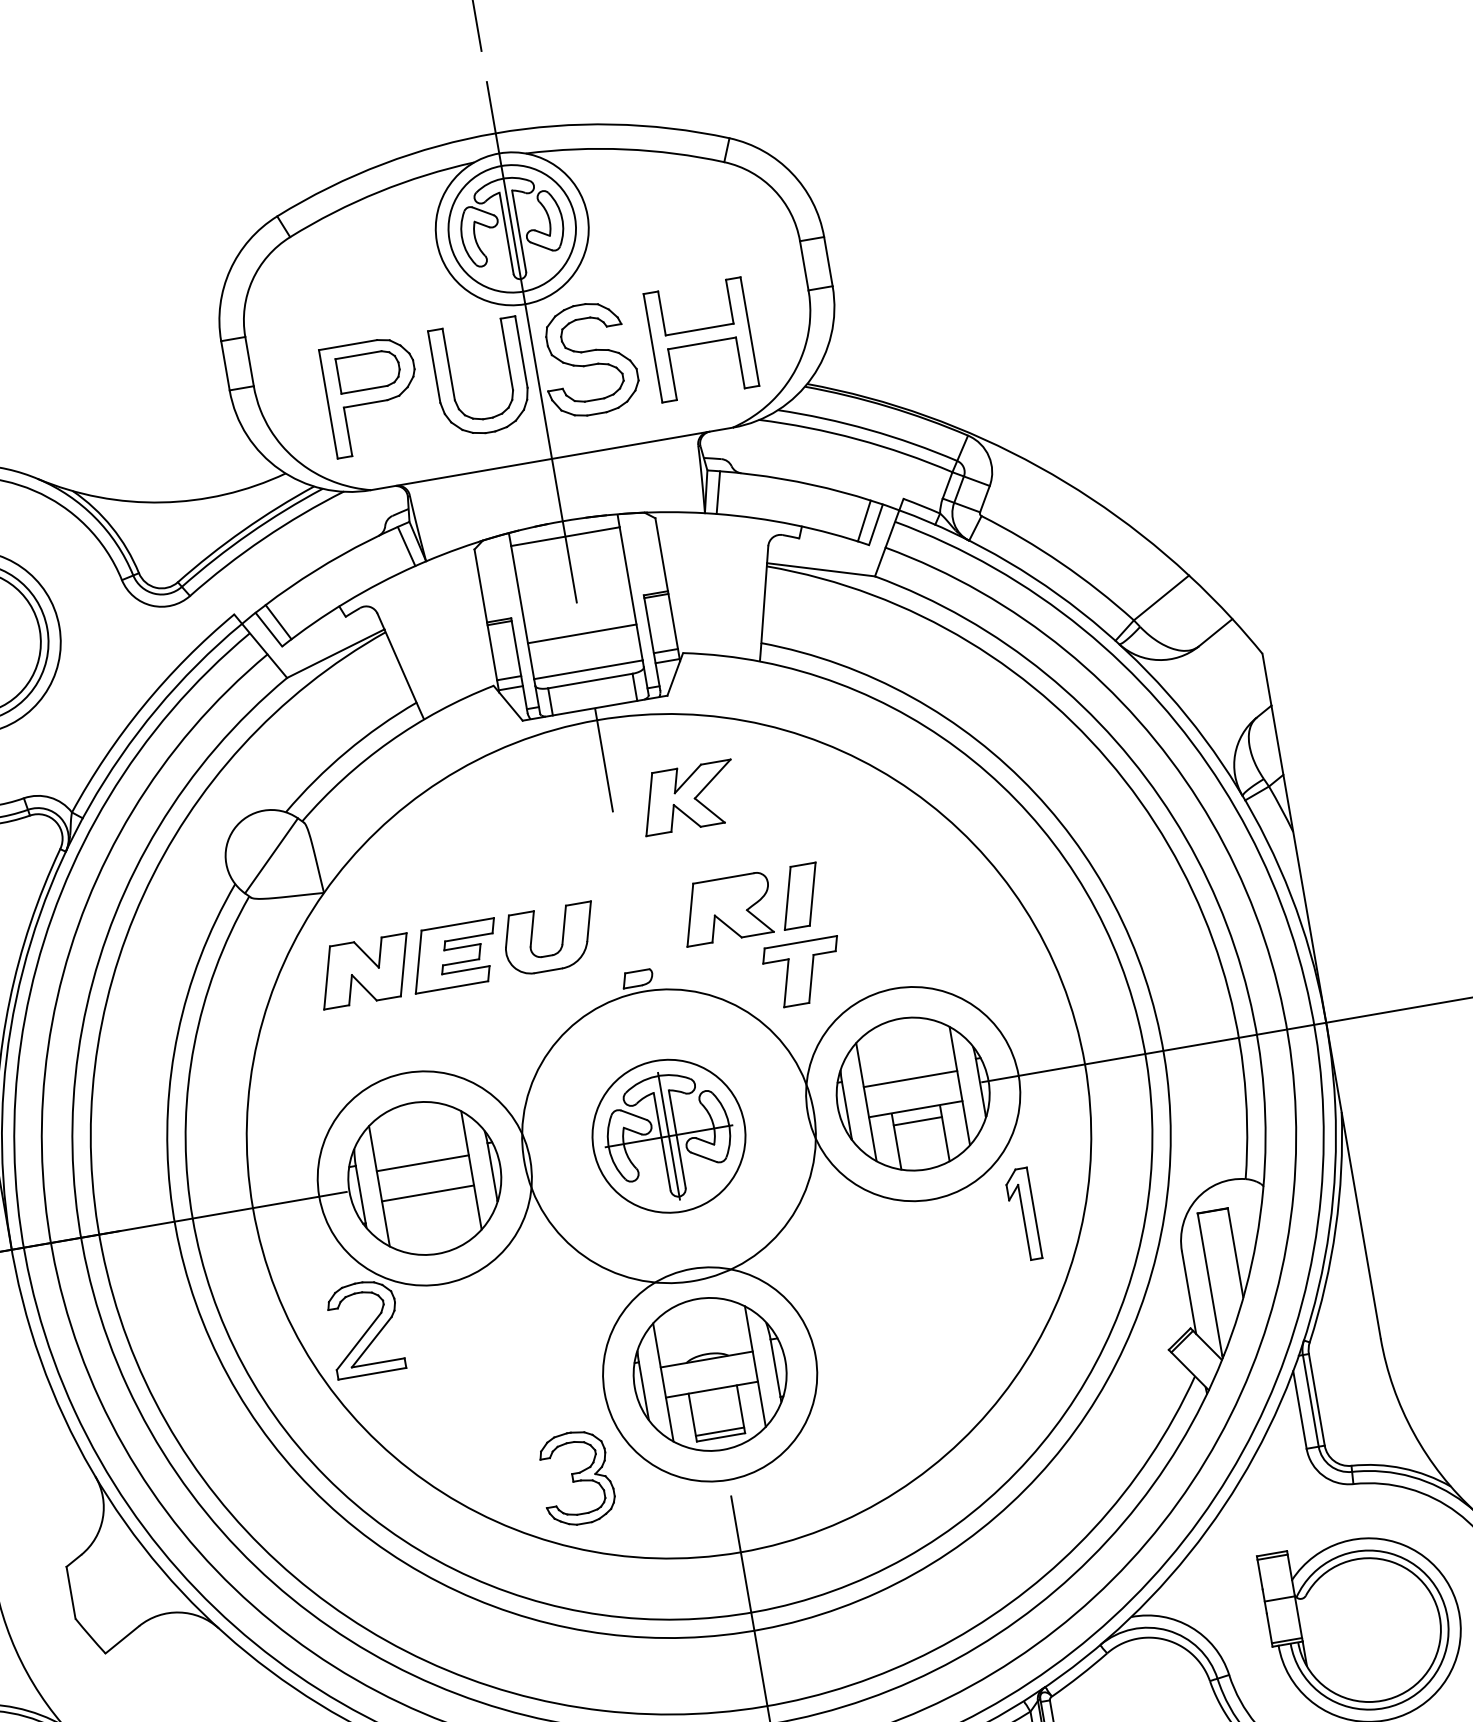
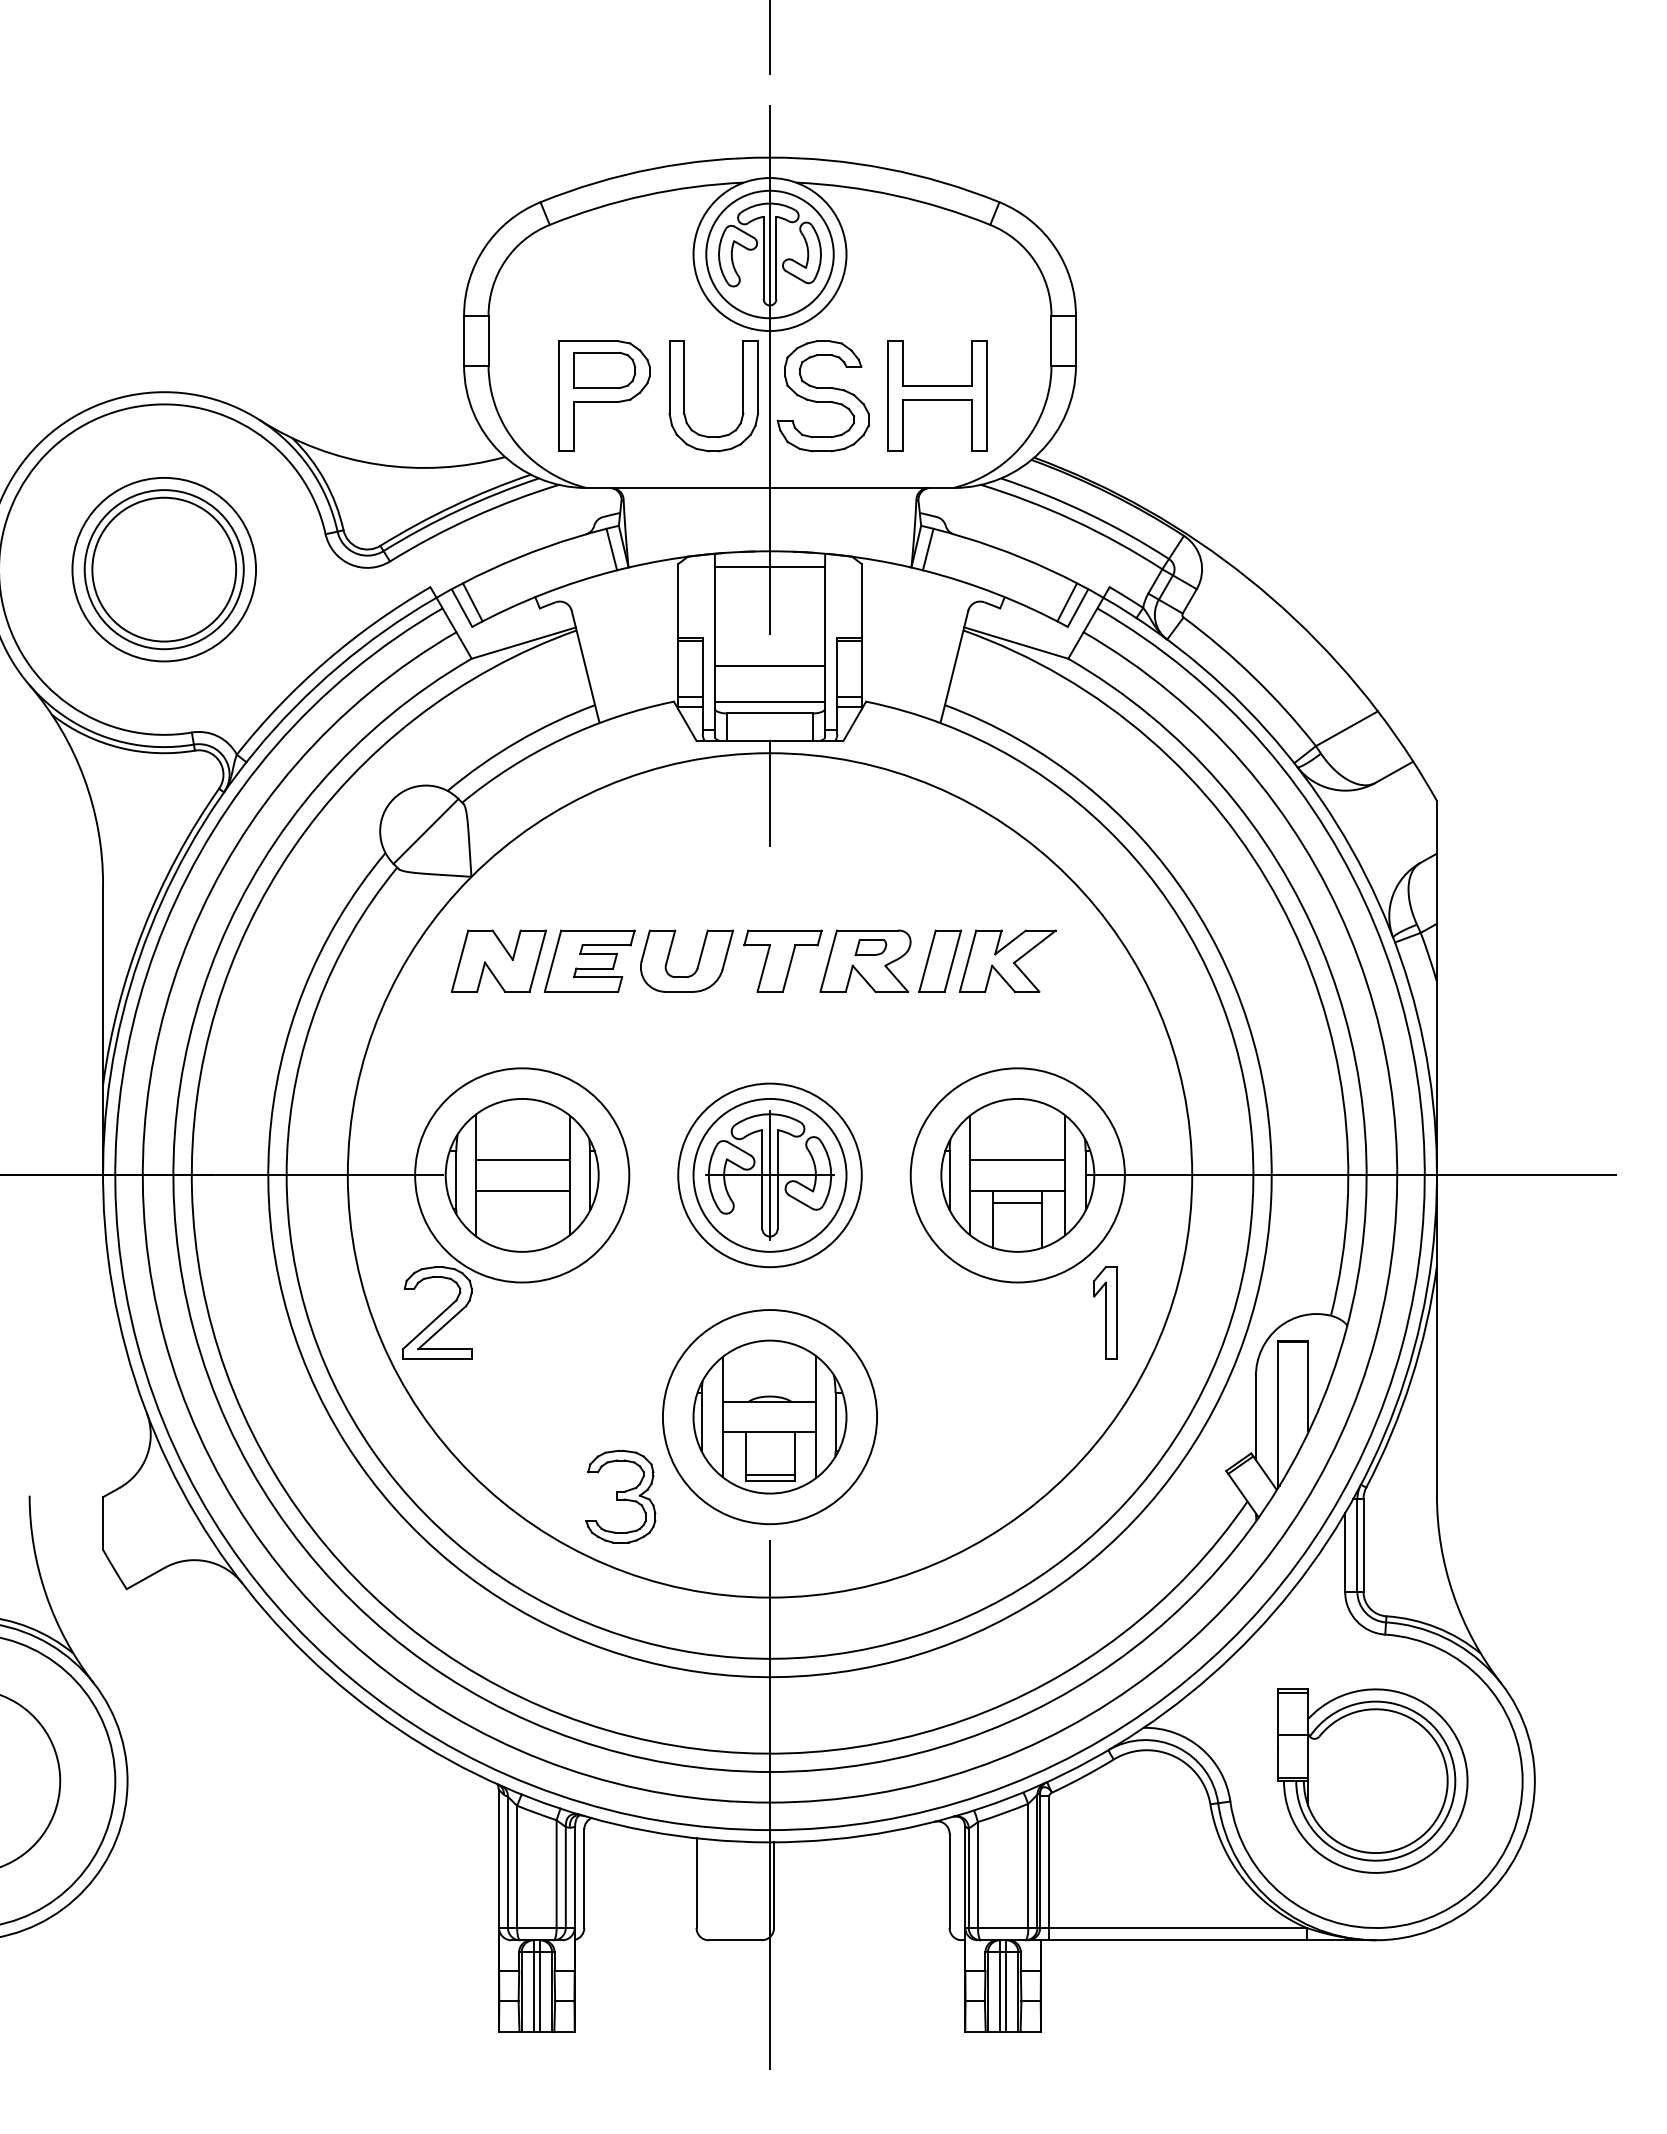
part: (688, 797) -> (1007, 960), moved
part: (803, 972) -> (782, 960), moved
part: (637, 978) -> (870, 947), moved
circle: (668, 1136) -> (769, 1175), size x0.62

